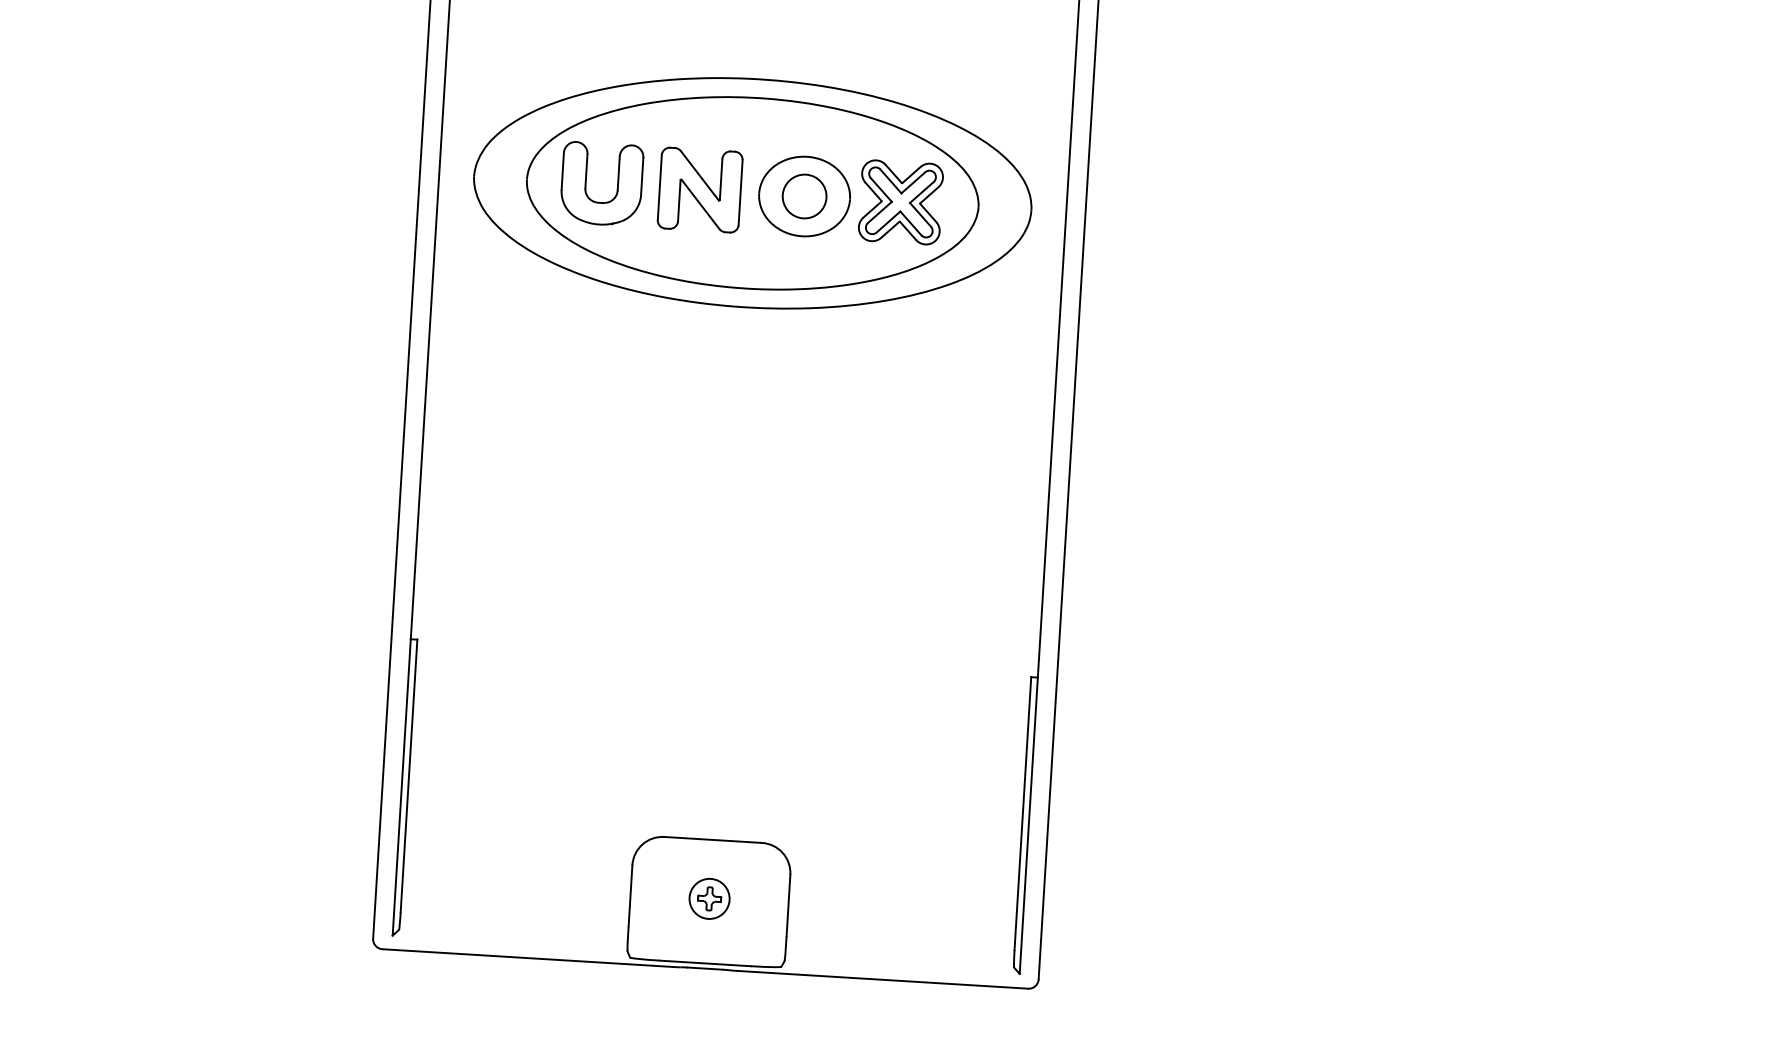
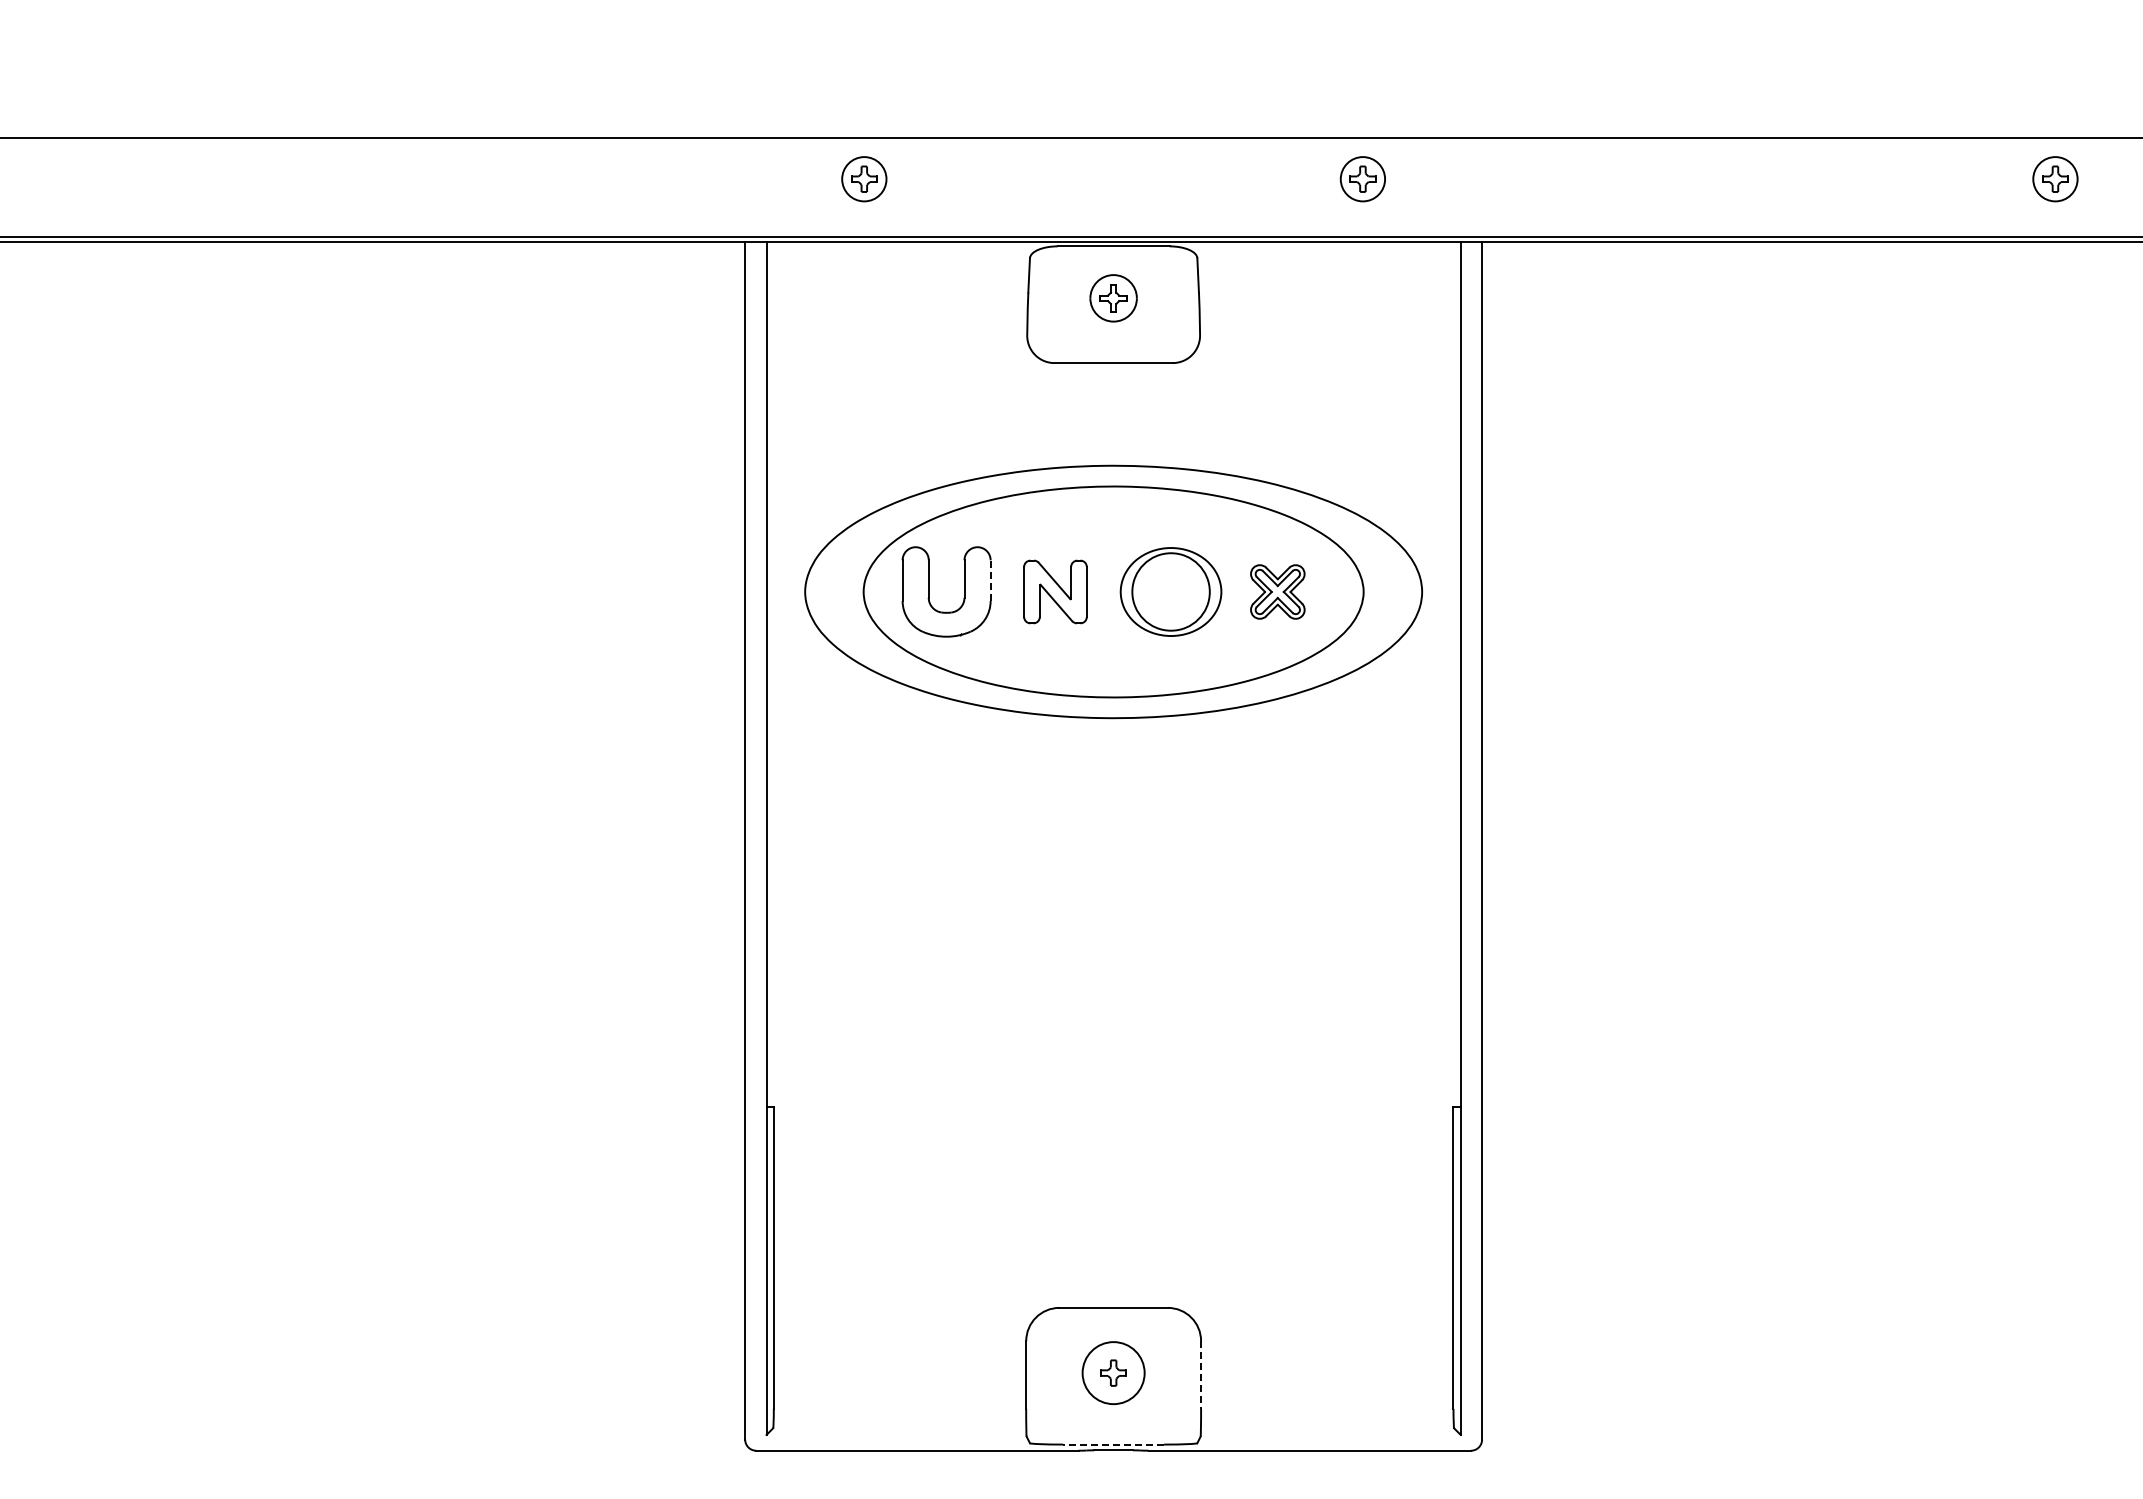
line: (642, 176) -> (990, 580), solid -> dashed
part: (700, 189) -> (1055, 591), size x0.7
circle: (804, 196) -> (1170, 591), size x1.6
part: (900, 201) -> (1277, 591), size x0.6
circle: (709, 898) -> (1113, 1372), size x1.4
line: (788, 905) -> (1201, 1375), solid -> dashed
line: (705, 963) -> (1113, 1444), solid -> dashed

